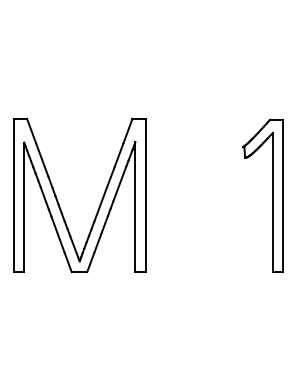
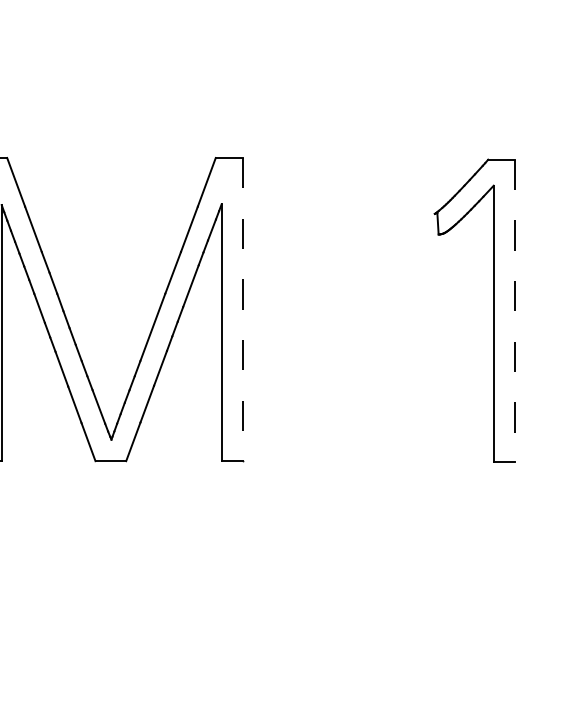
line: (146, 195) -> (243, 309), solid -> dashed
line: (283, 196) -> (514, 311), solid -> dashed

